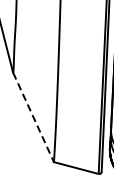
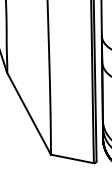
line: (33, 118) -> (29, 114), dashed -> solid

